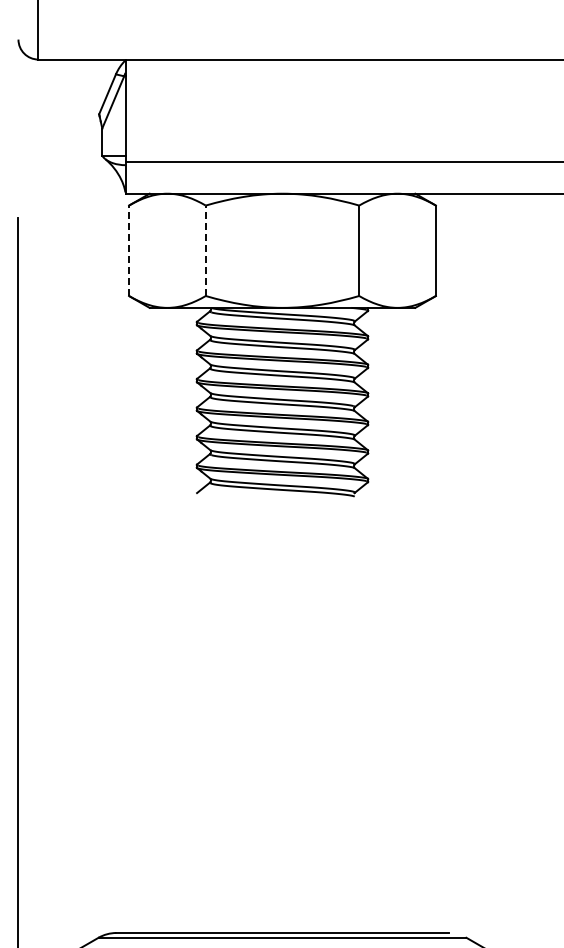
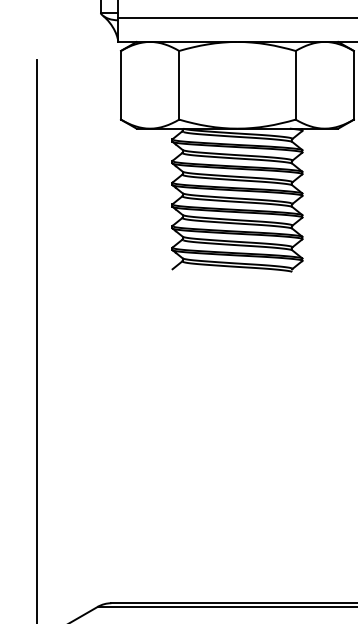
line: (129, 250) -> (121, 85), dashed -> solid
line: (205, 250) -> (179, 85), dashed -> solid

